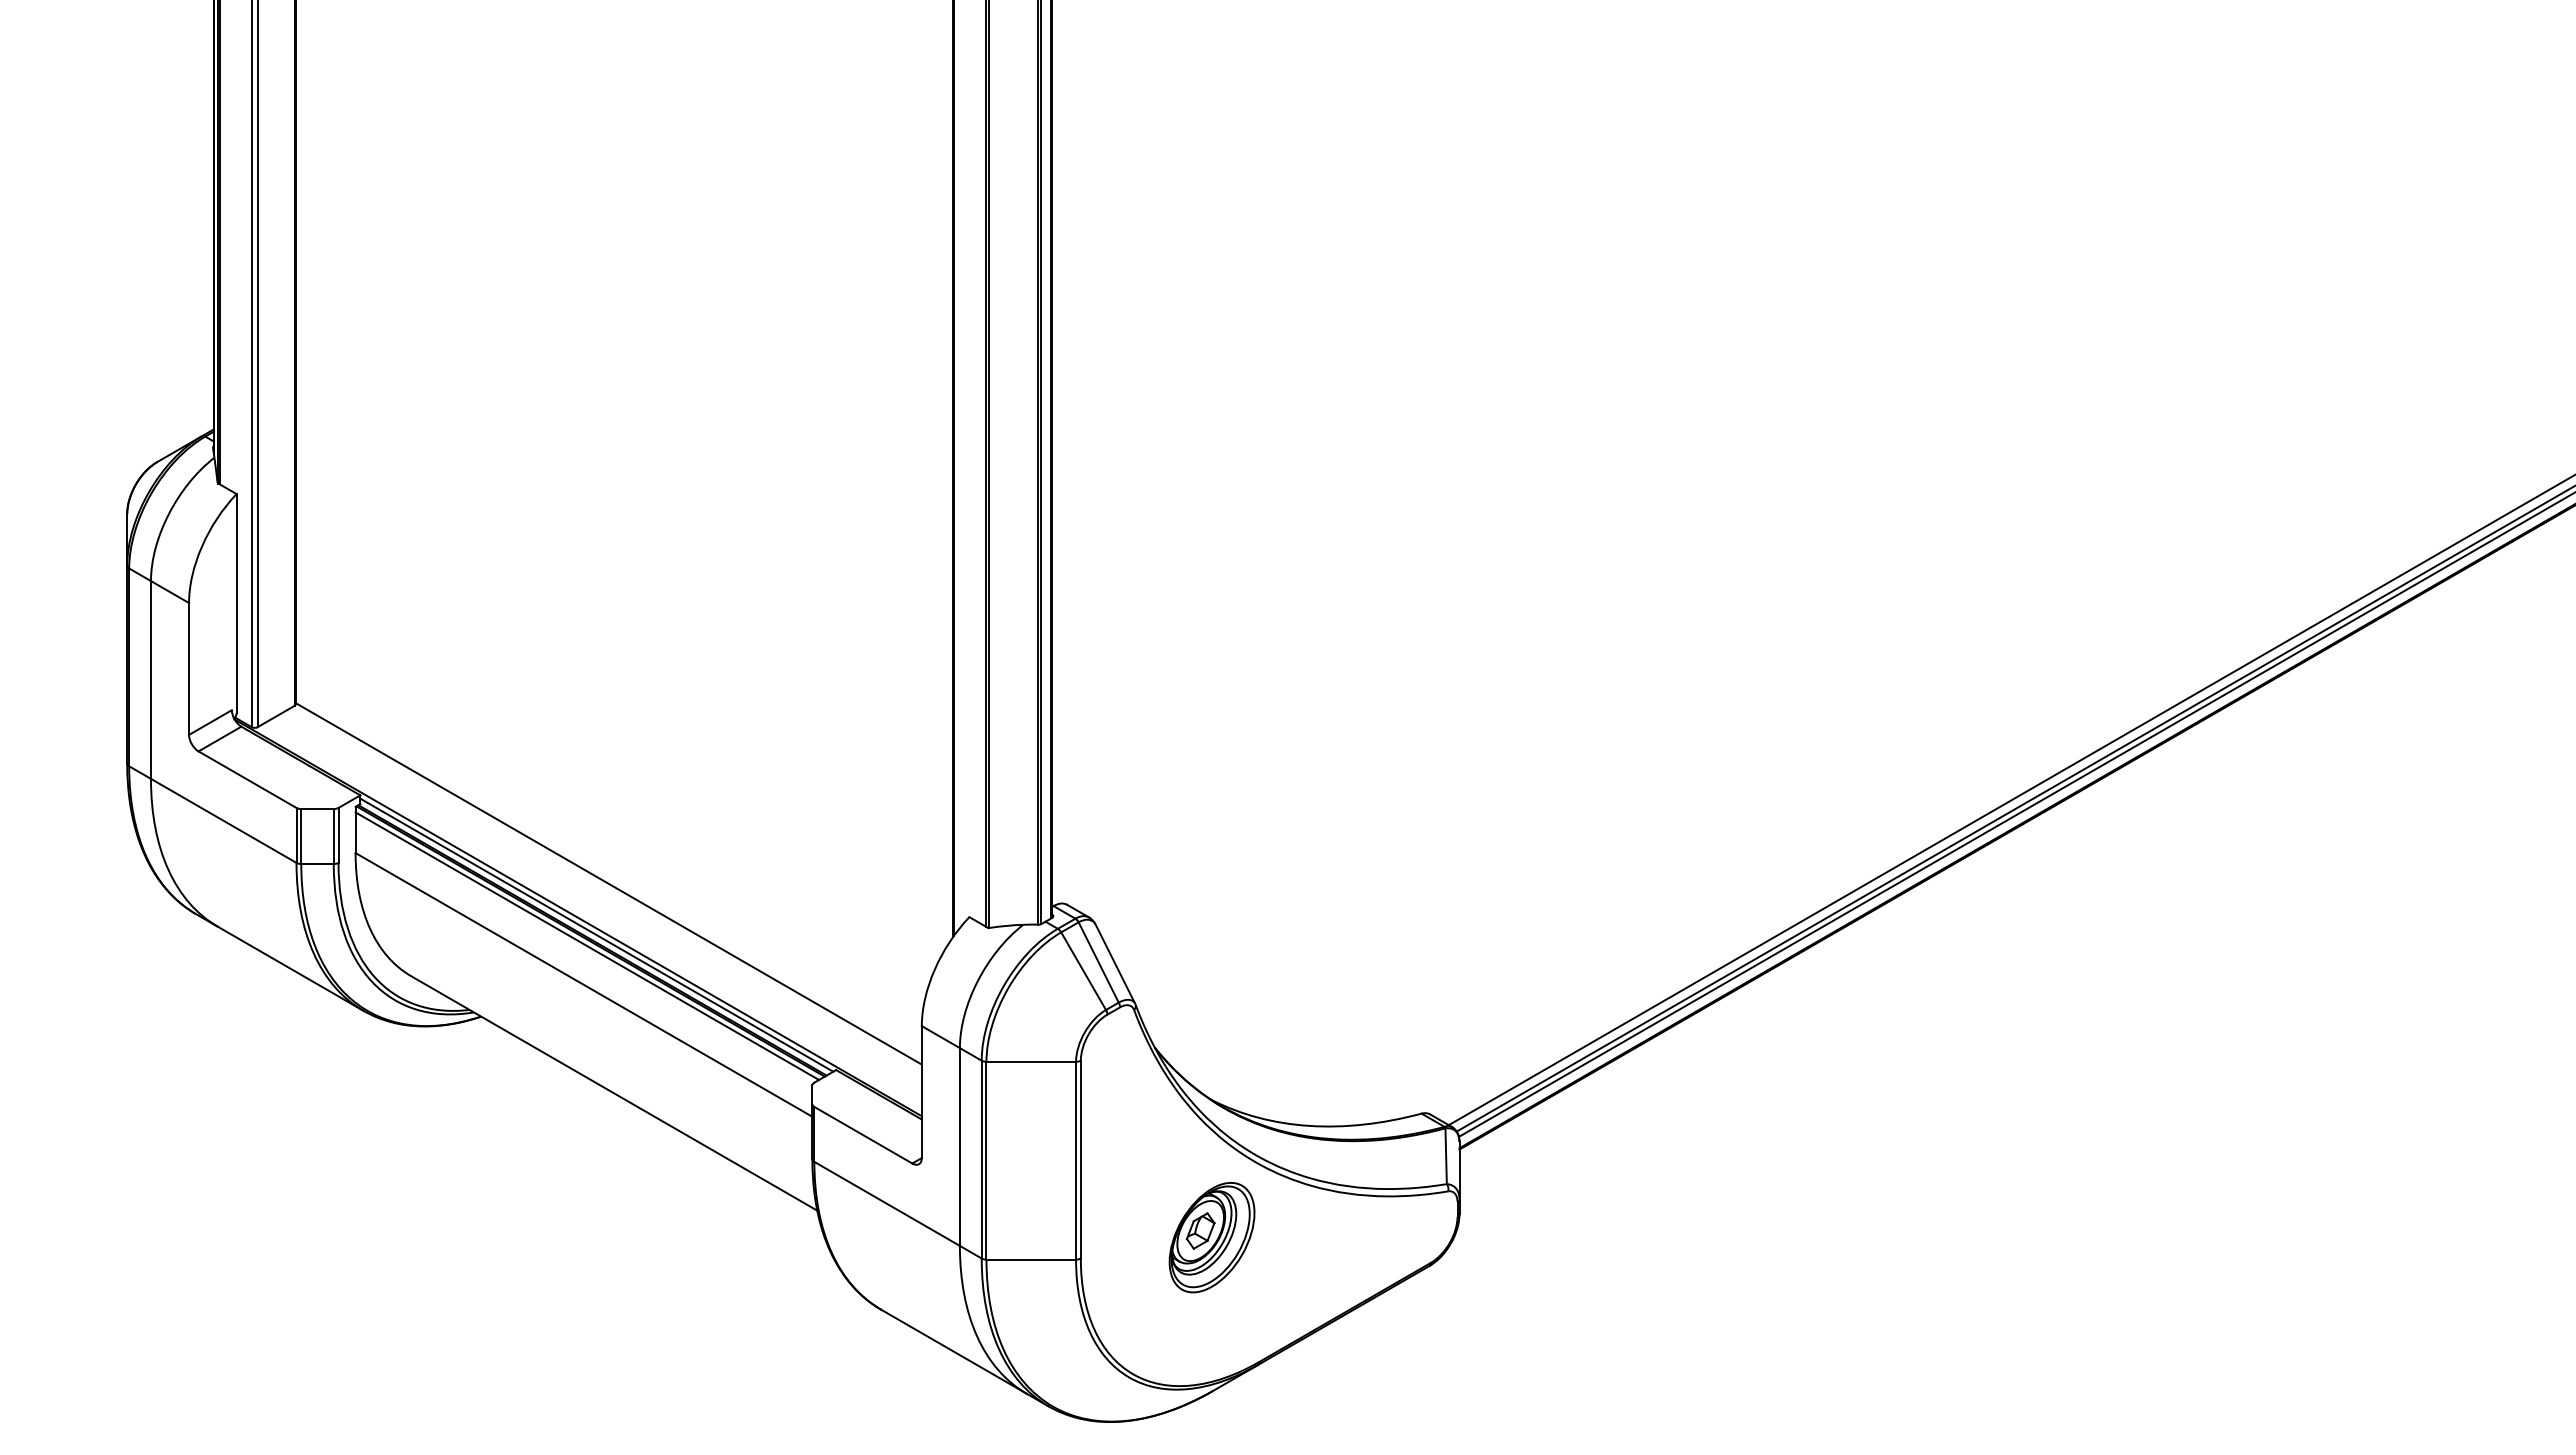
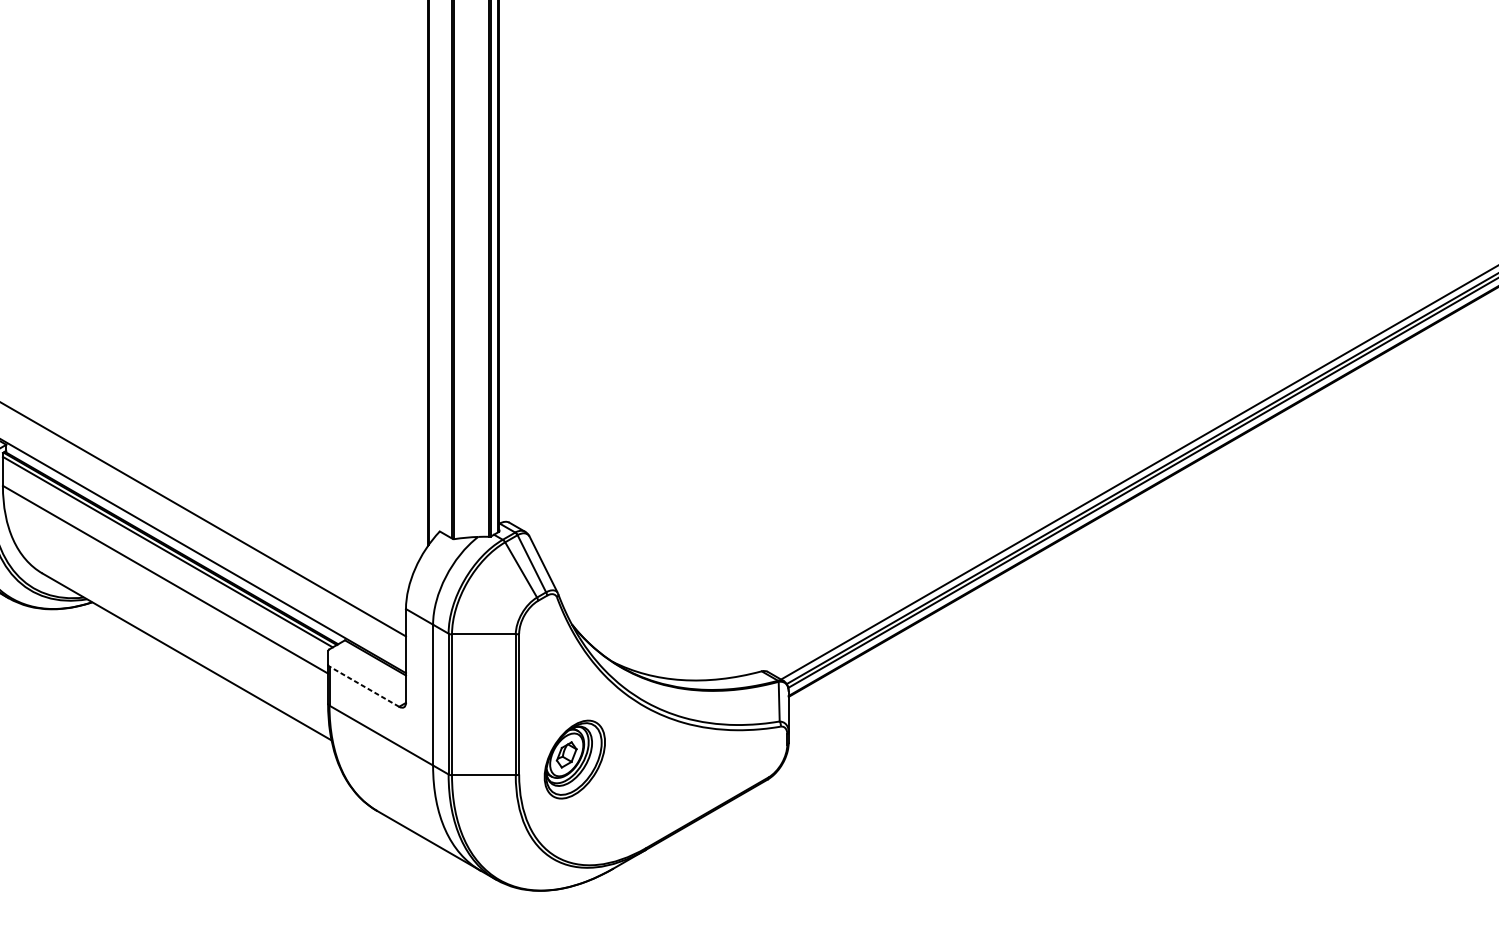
line: (596, 934) -> (174, 543), removed
line: (863, 1135) -> (364, 686), solid -> dashed
part: (1211, 1237) -> (574, 759), moved

